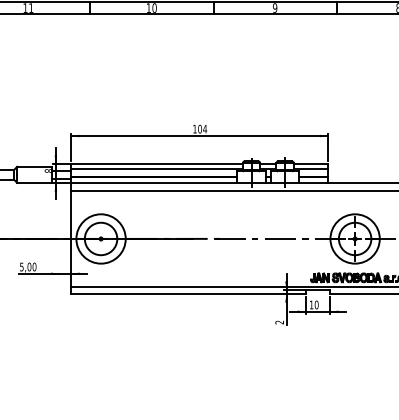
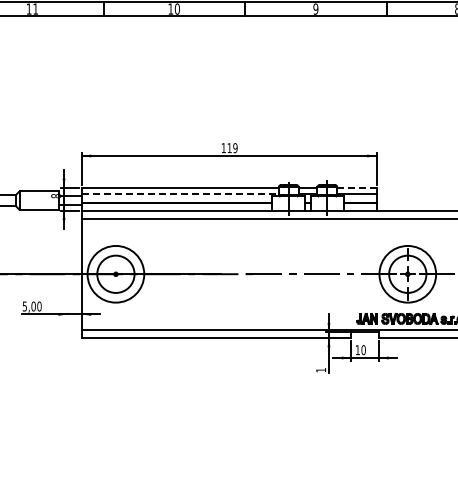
text: (202, 129) -> (232, 148), 104 -> 119
line: (310, 163) -> (356, 187), solid -> dashed
line: (157, 168) -> (180, 193), solid -> dashed
text: (279, 322) -> (320, 370), 2 -> 1

